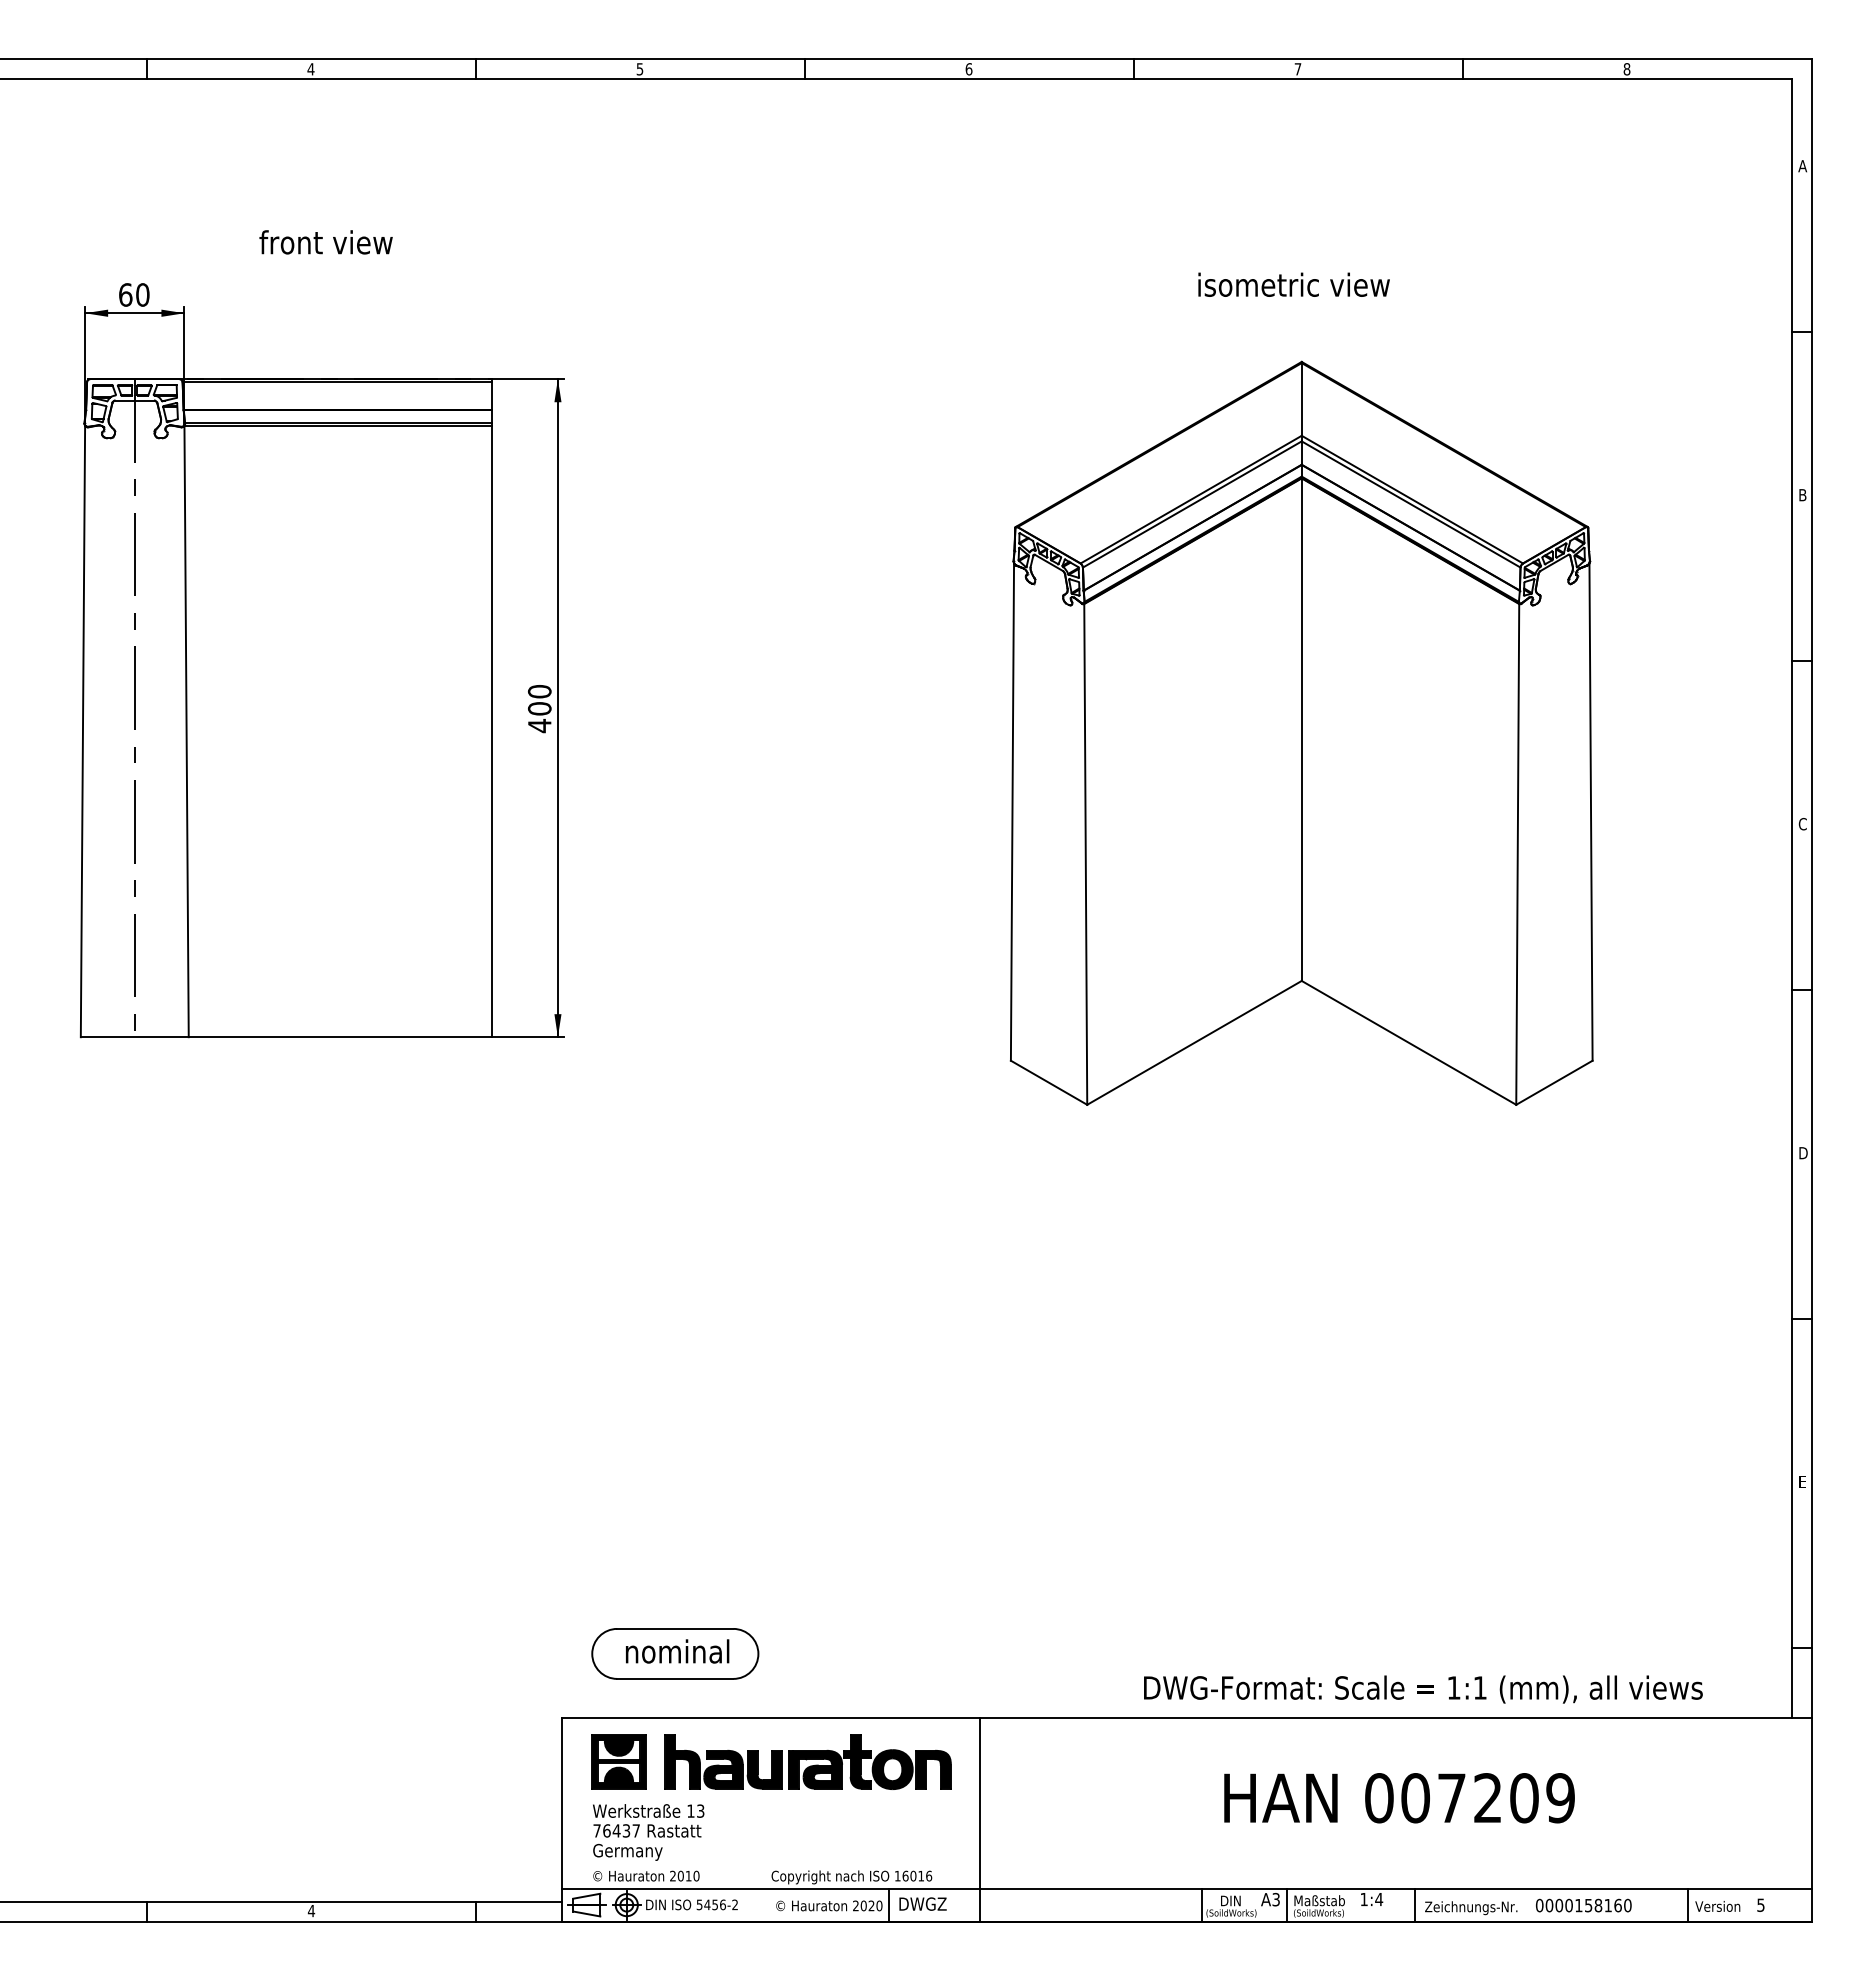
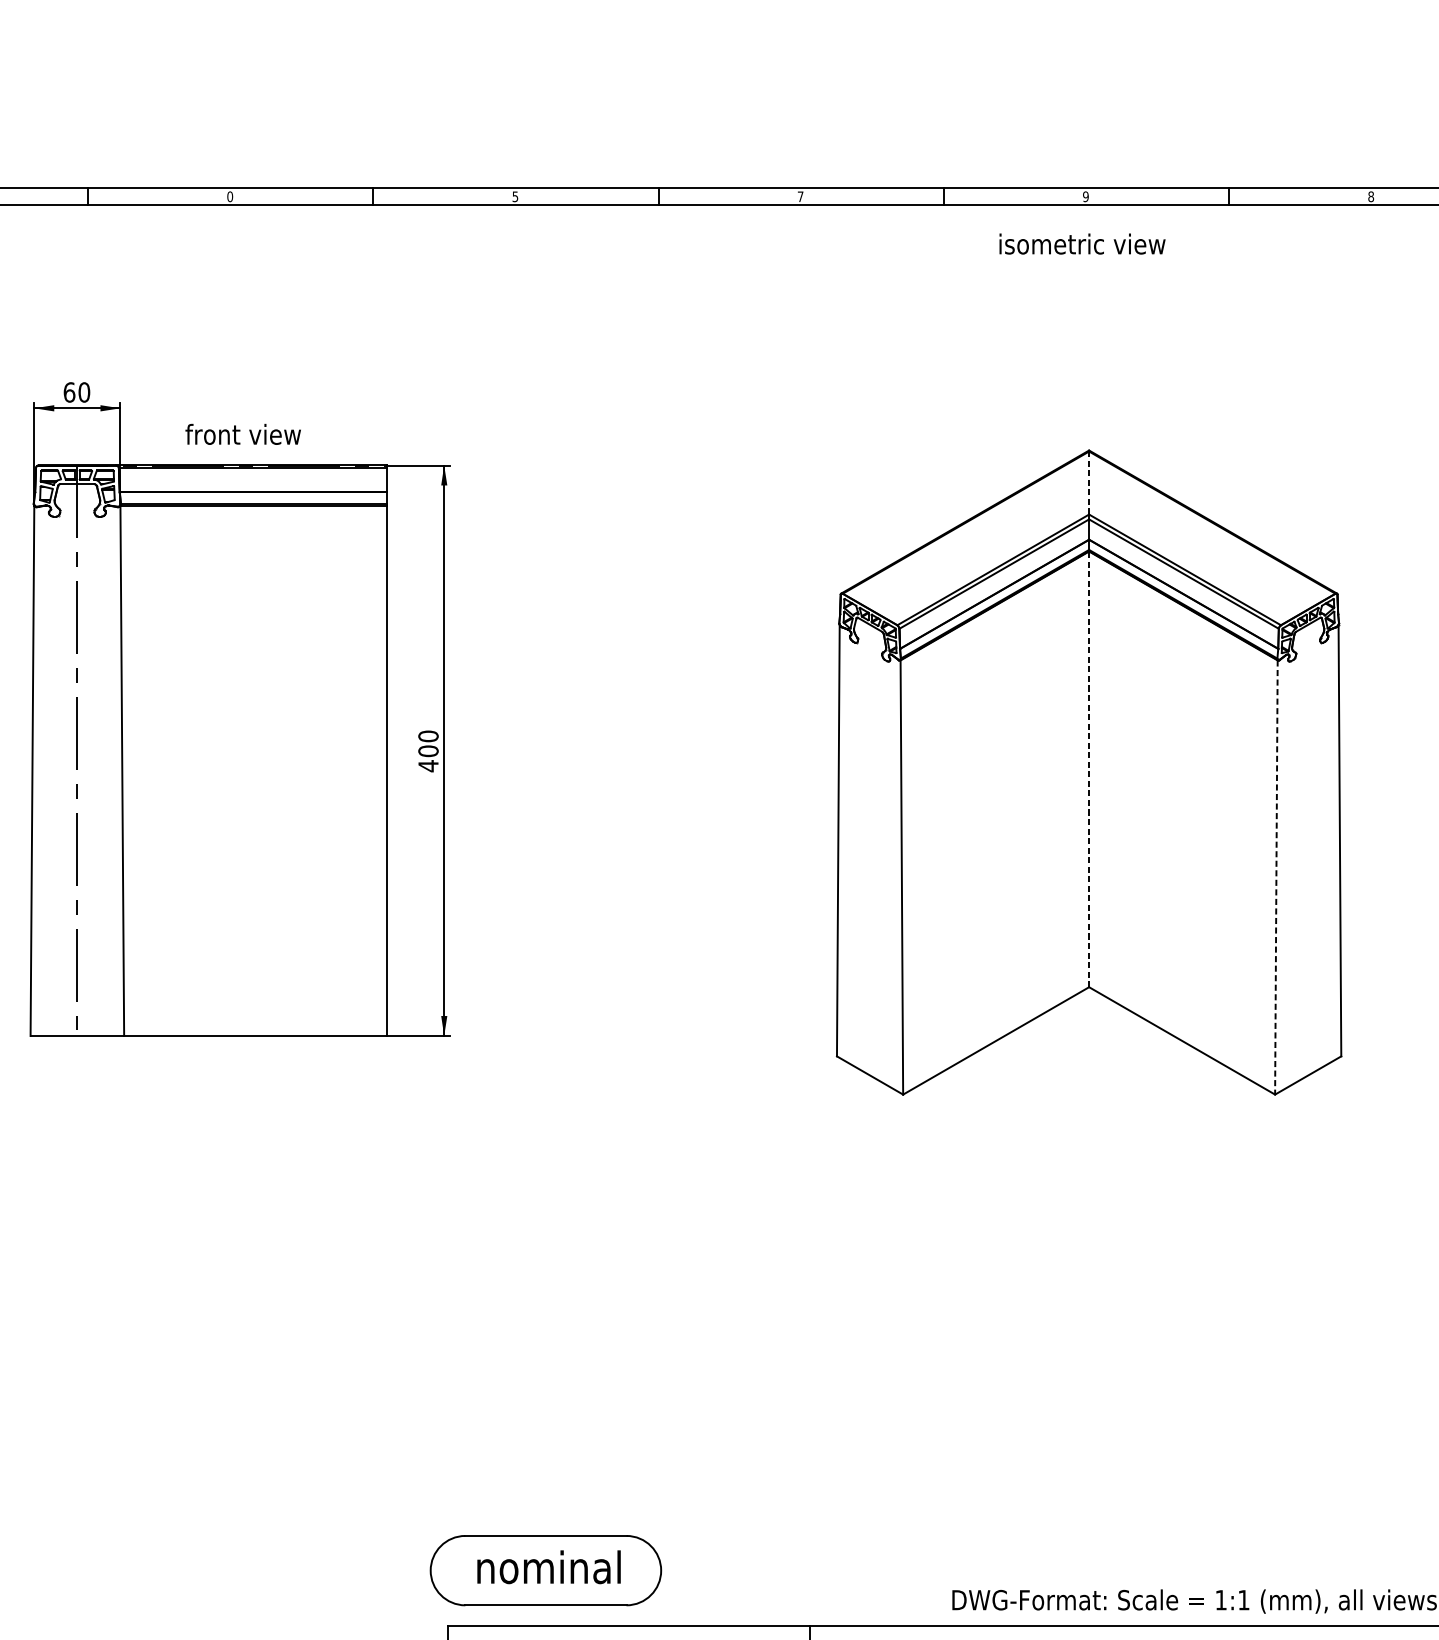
text: (310, 69) -> (229, 196), 4 -> 0
text: (968, 69) -> (800, 196), 6 -> 7
text: (1297, 69) -> (1085, 196), 7 -> 9
text: (325, 242) -> (242, 434), moved
text: (1293, 284) -> (1081, 243), moved
line: (1301, 398) -> (1088, 482), solid -> dashed
line: (1301, 729) -> (1088, 769), solid -> dashed
line: (1517, 854) -> (1276, 877), solid -> dashed
part: (675, 1653) -> (546, 1570), size x1.6

